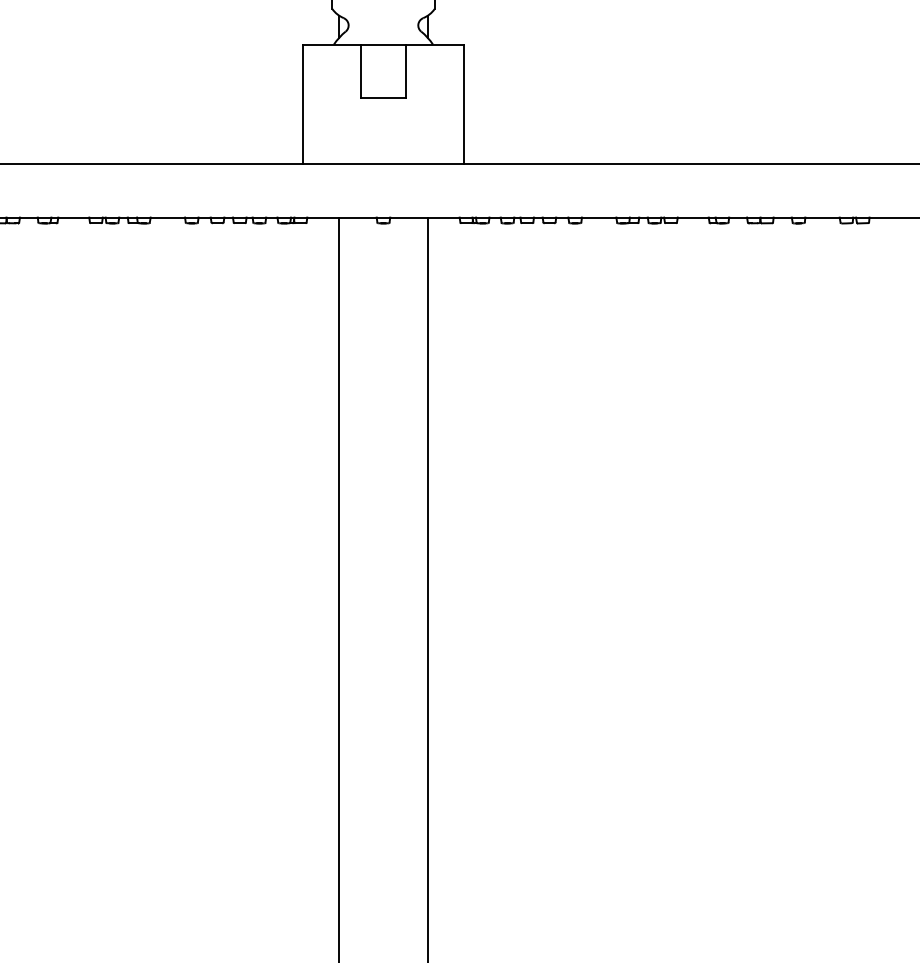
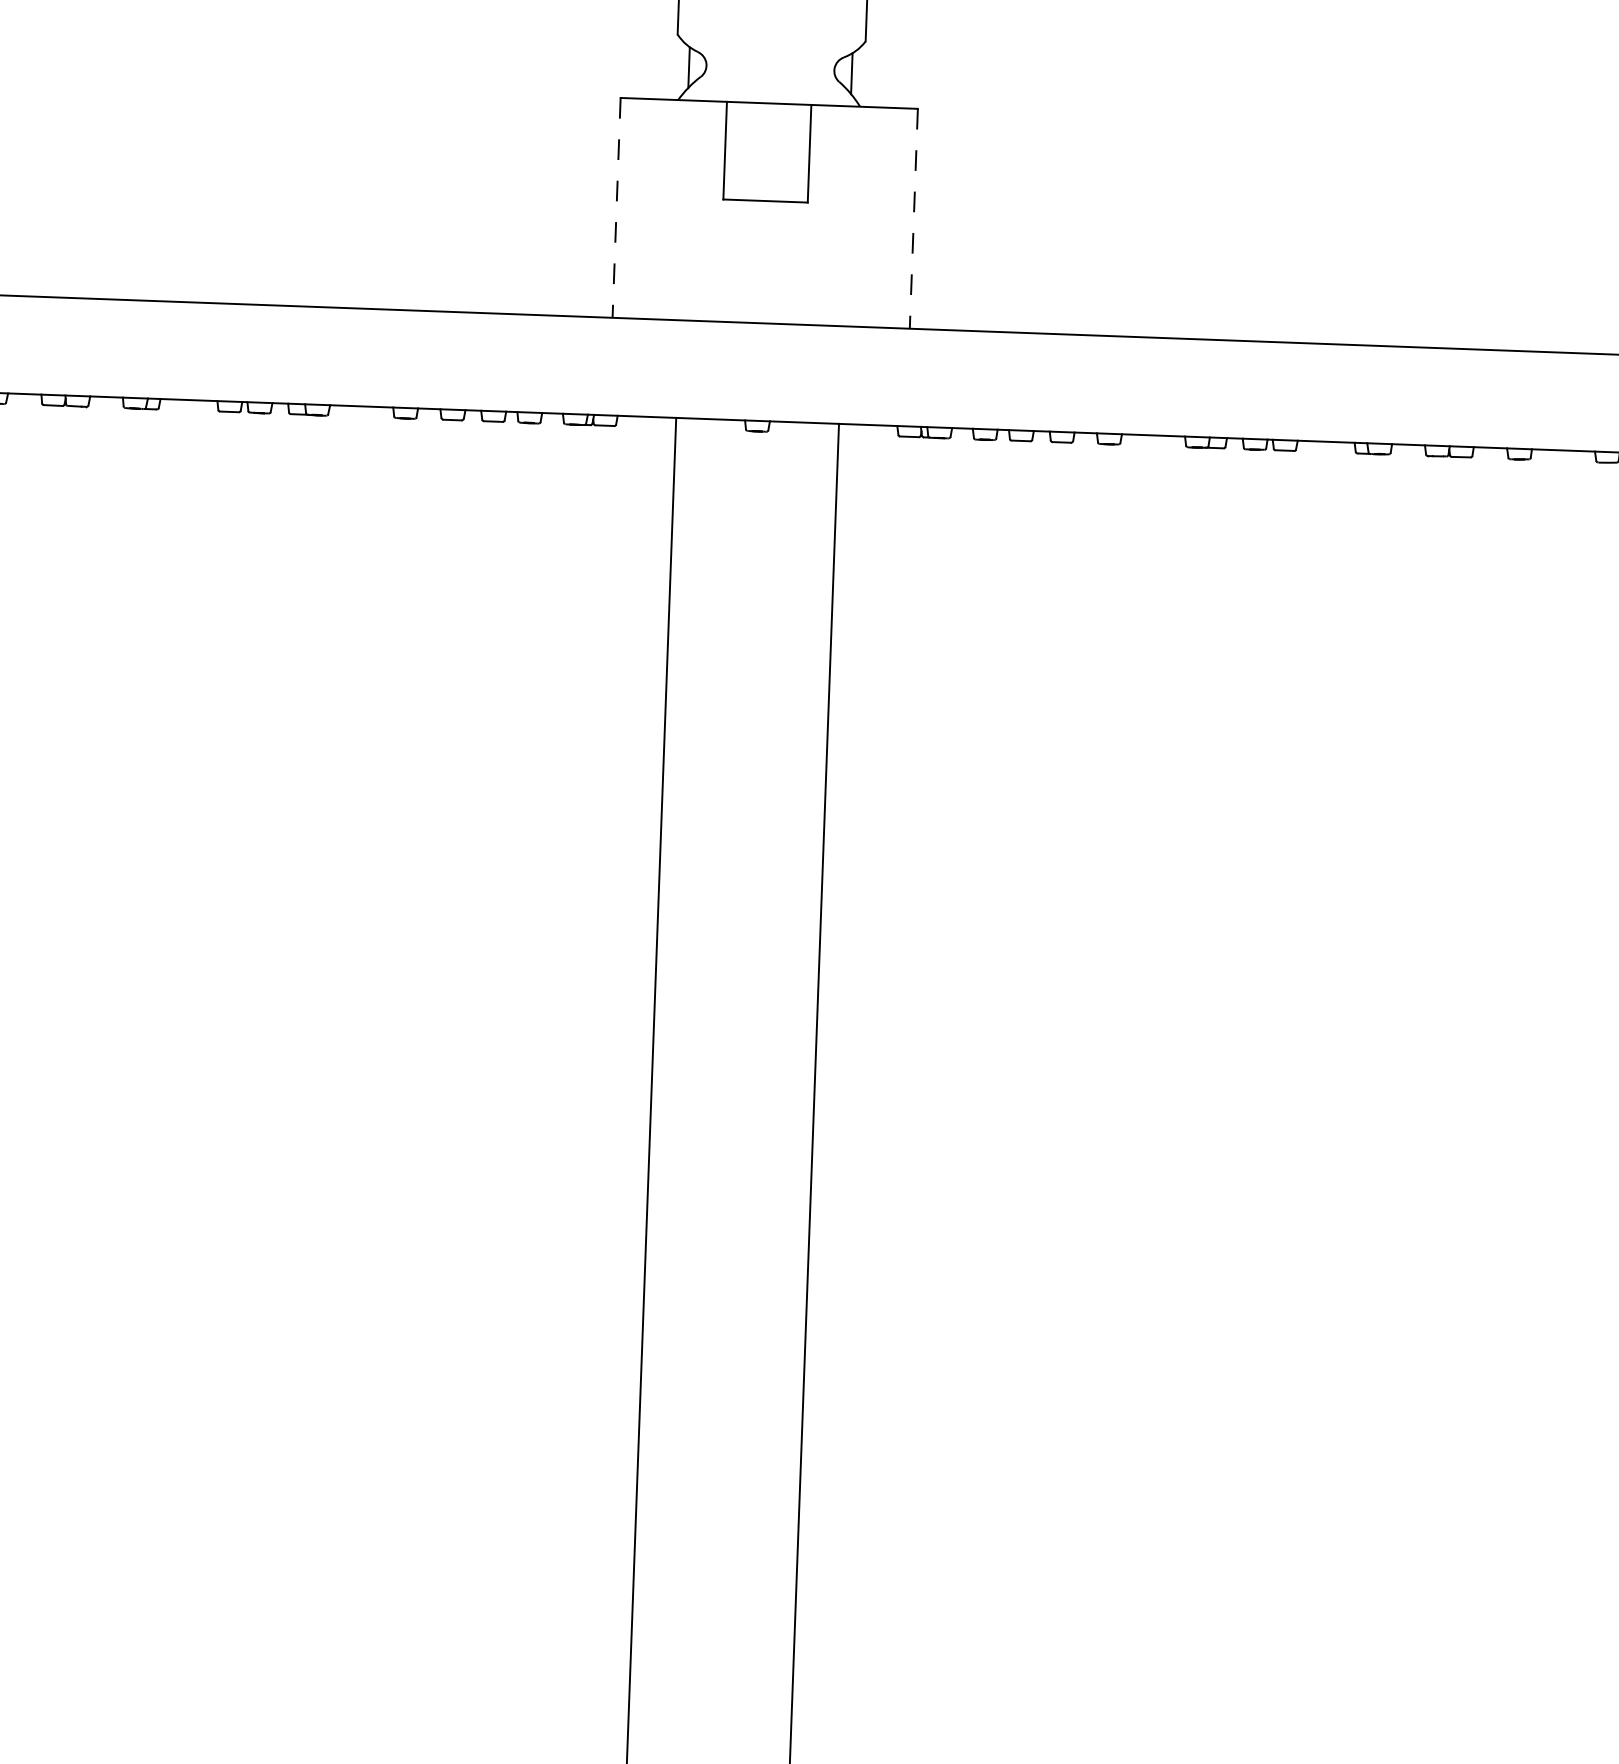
line: (302, 104) -> (616, 207), solid -> dashed
line: (464, 104) -> (913, 218), solid -> dashed

